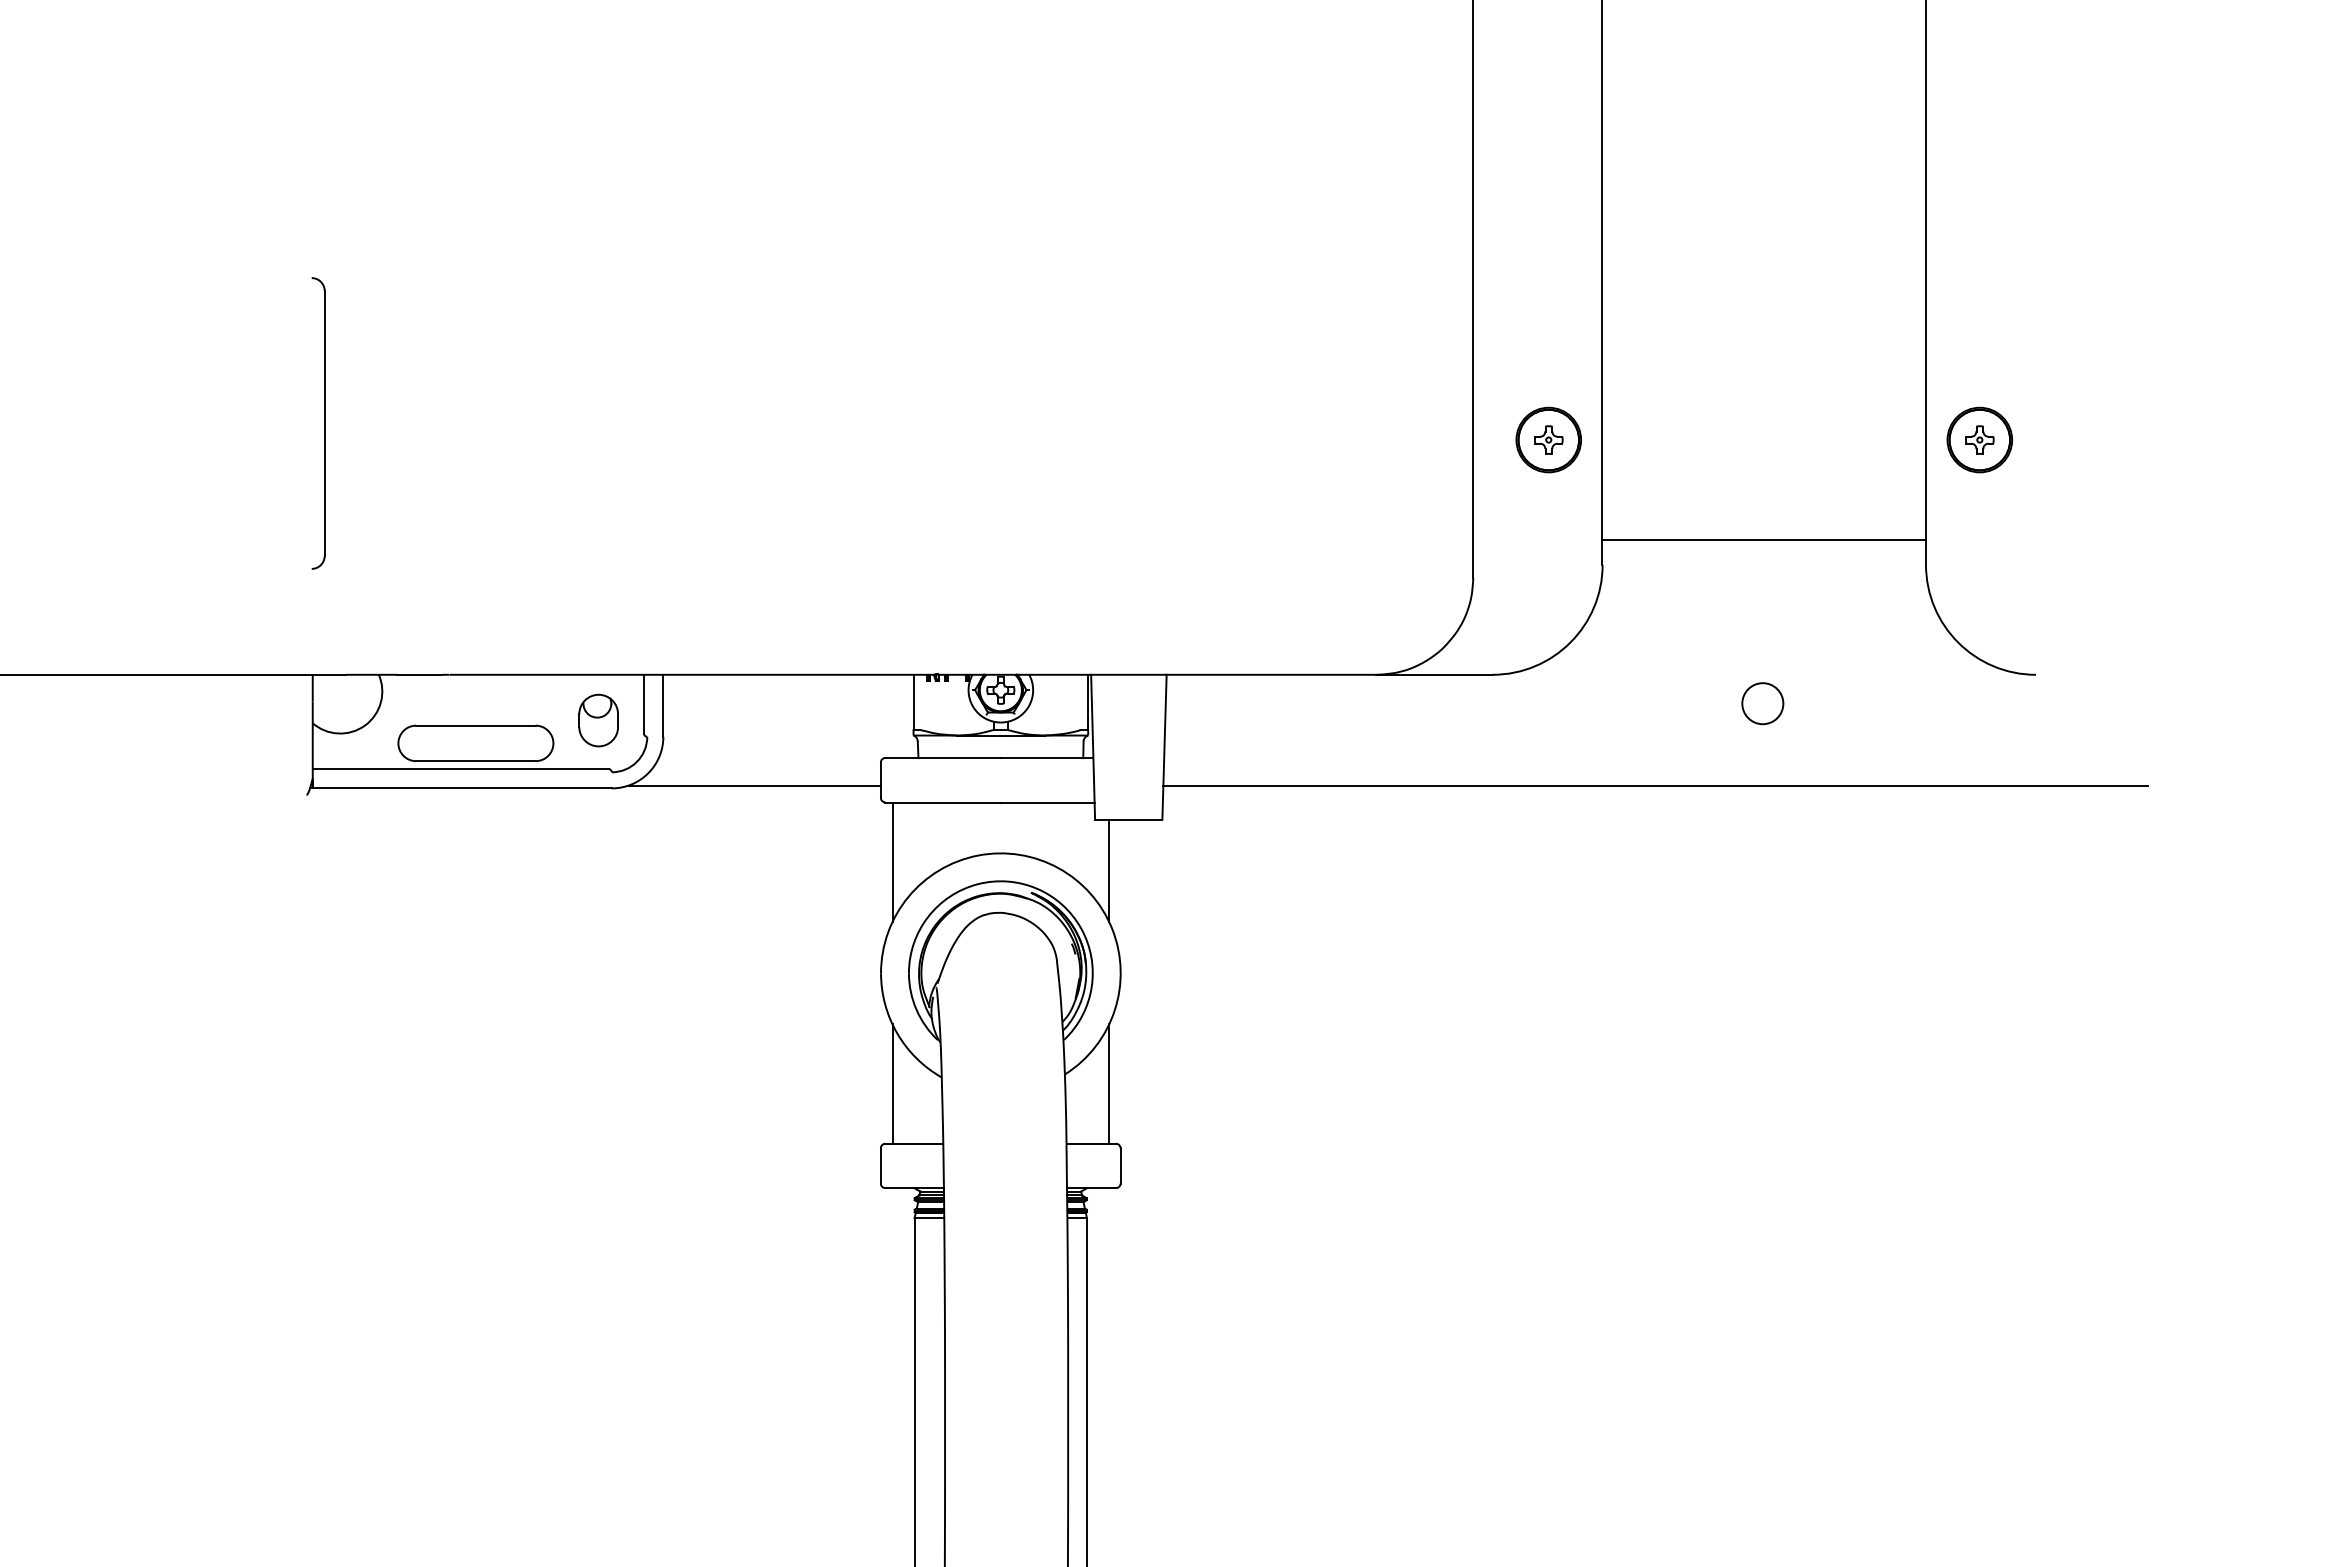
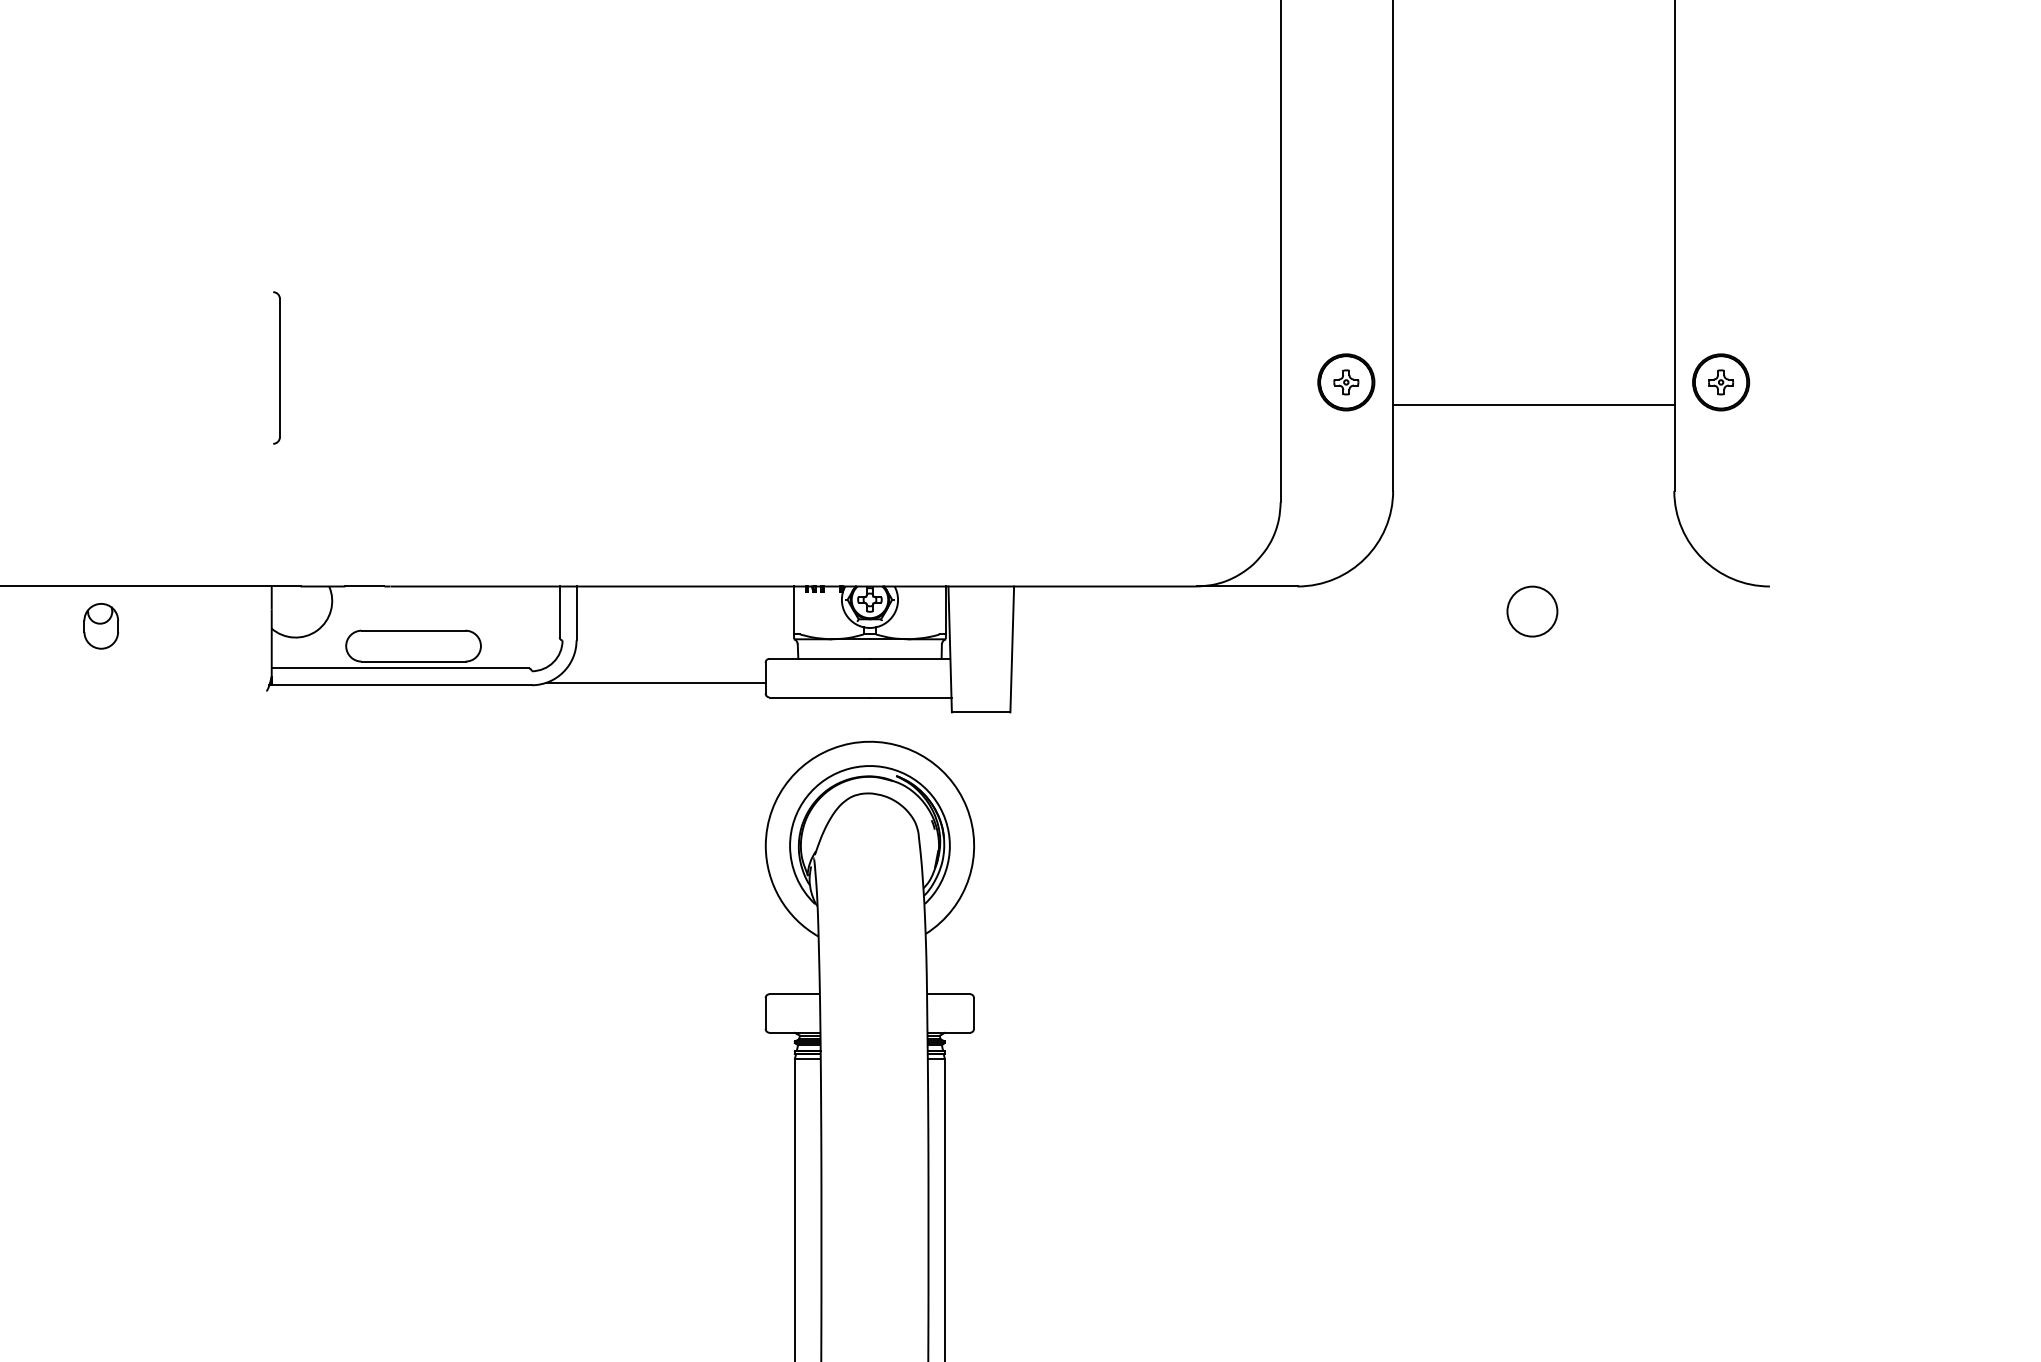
part: (318, 423) -> (276, 368), size x0.6
line: (1764, 539) -> (1533, 404), moved
circle: (1762, 703) -> (1532, 611), size x1.4
part: (598, 720) -> (101, 626), moved
line: (1655, 785) -> (1439, 682), removed
line: (892, 862) -> (775, 749), removed
line: (1109, 870) -> (964, 756), removed
line: (892, 1083) -> (775, 941), removed
line: (1109, 1083) -> (964, 941), removed

